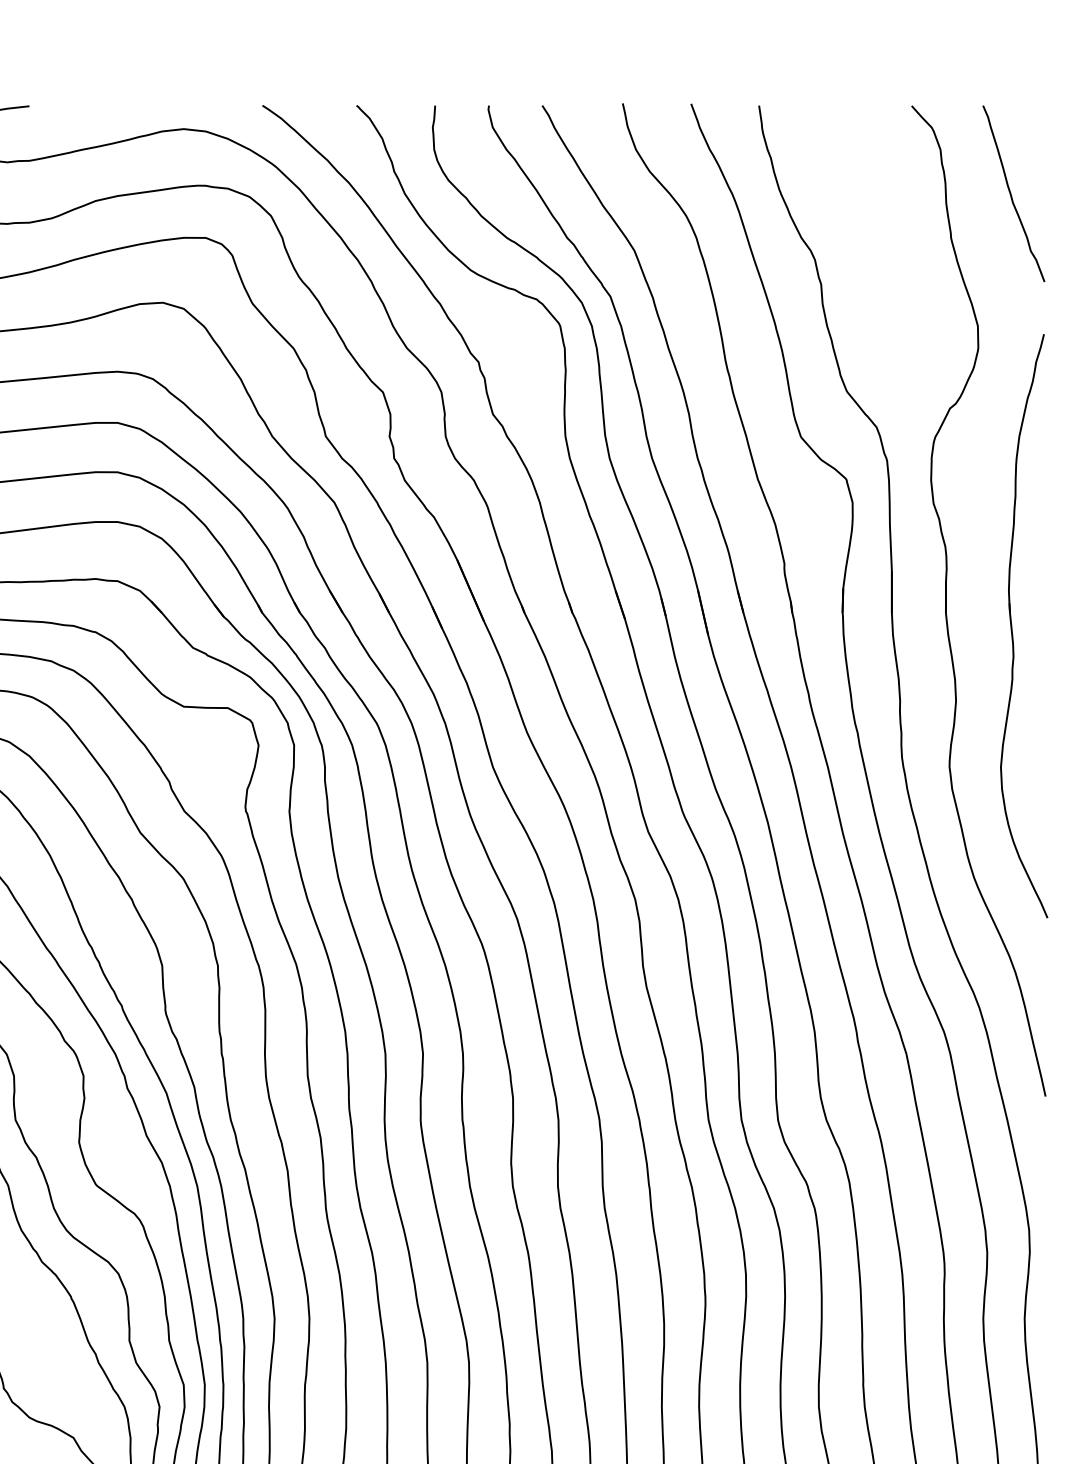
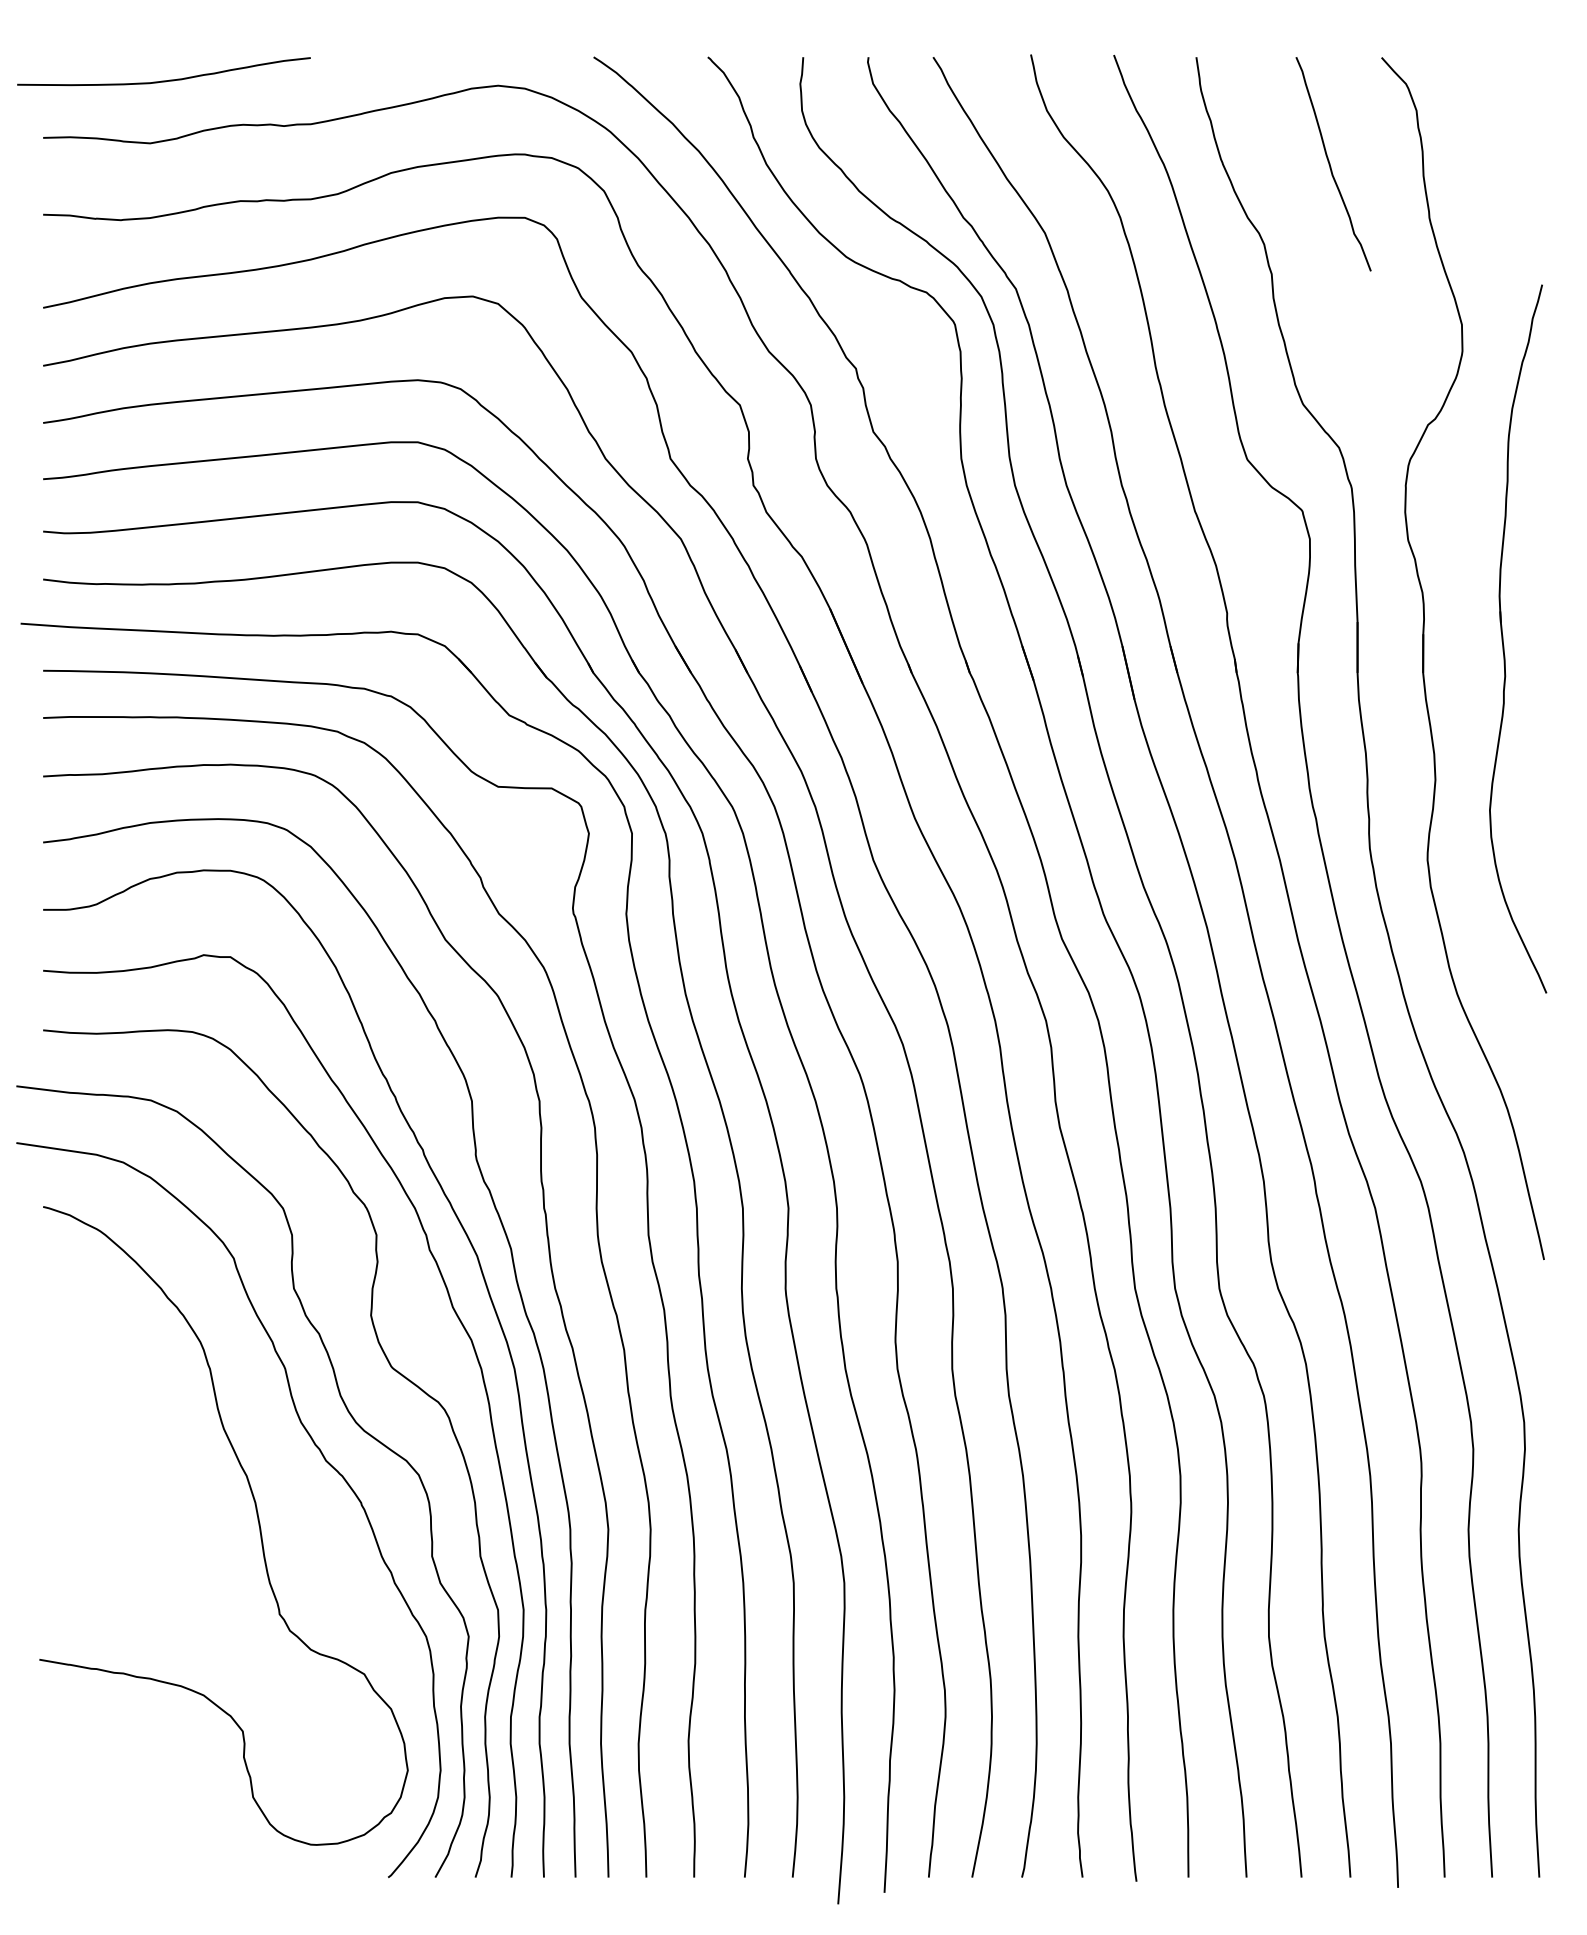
curve: (1012, 195) -> (1331, 166), moved
part: (1012, 625) -> (1503, 638), moved

